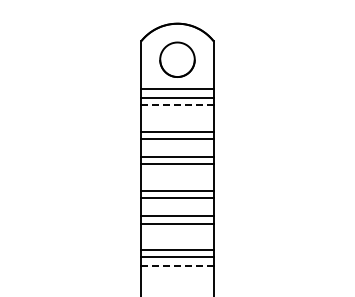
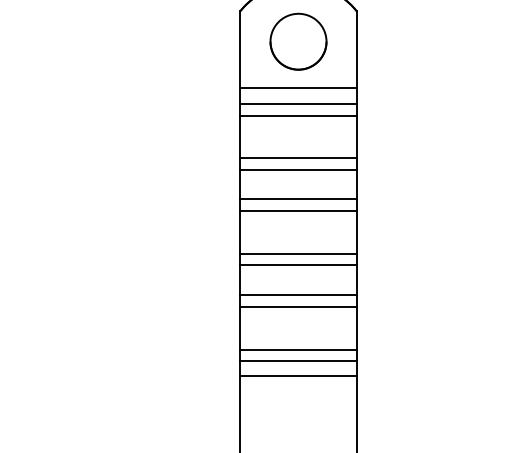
line: (177, 105) -> (298, 115), dashed -> solid
line: (177, 266) -> (298, 376), dashed -> solid

